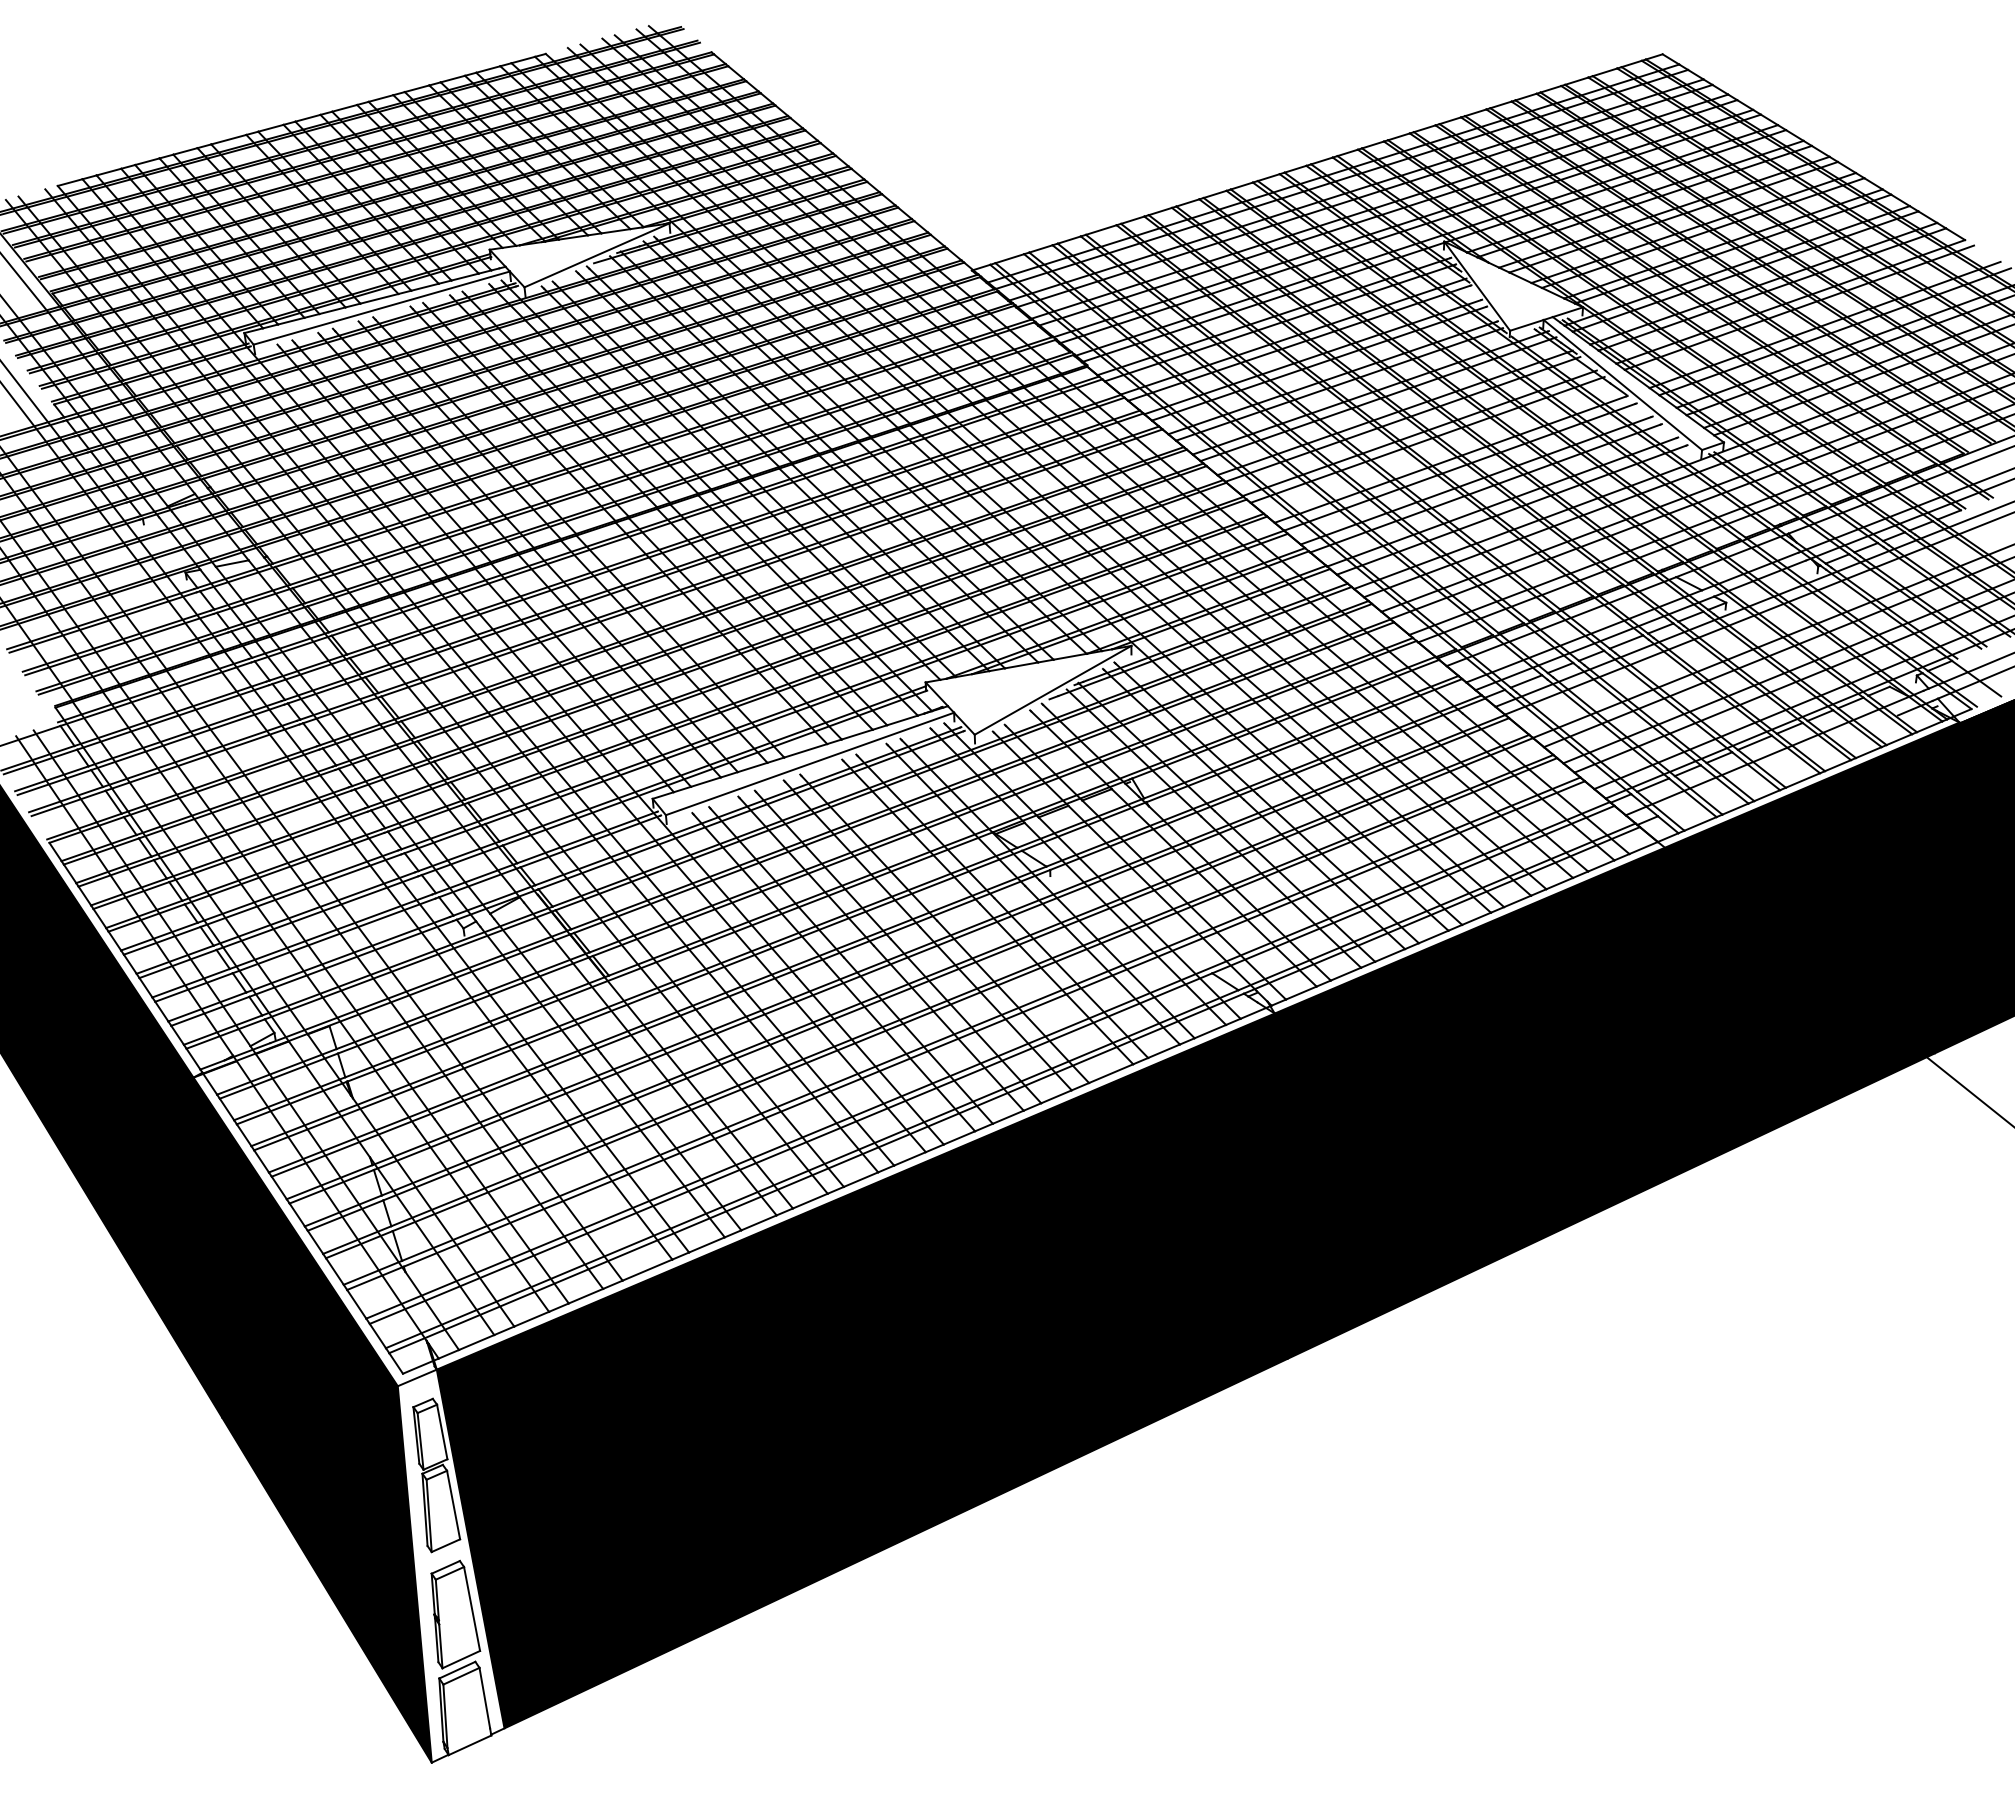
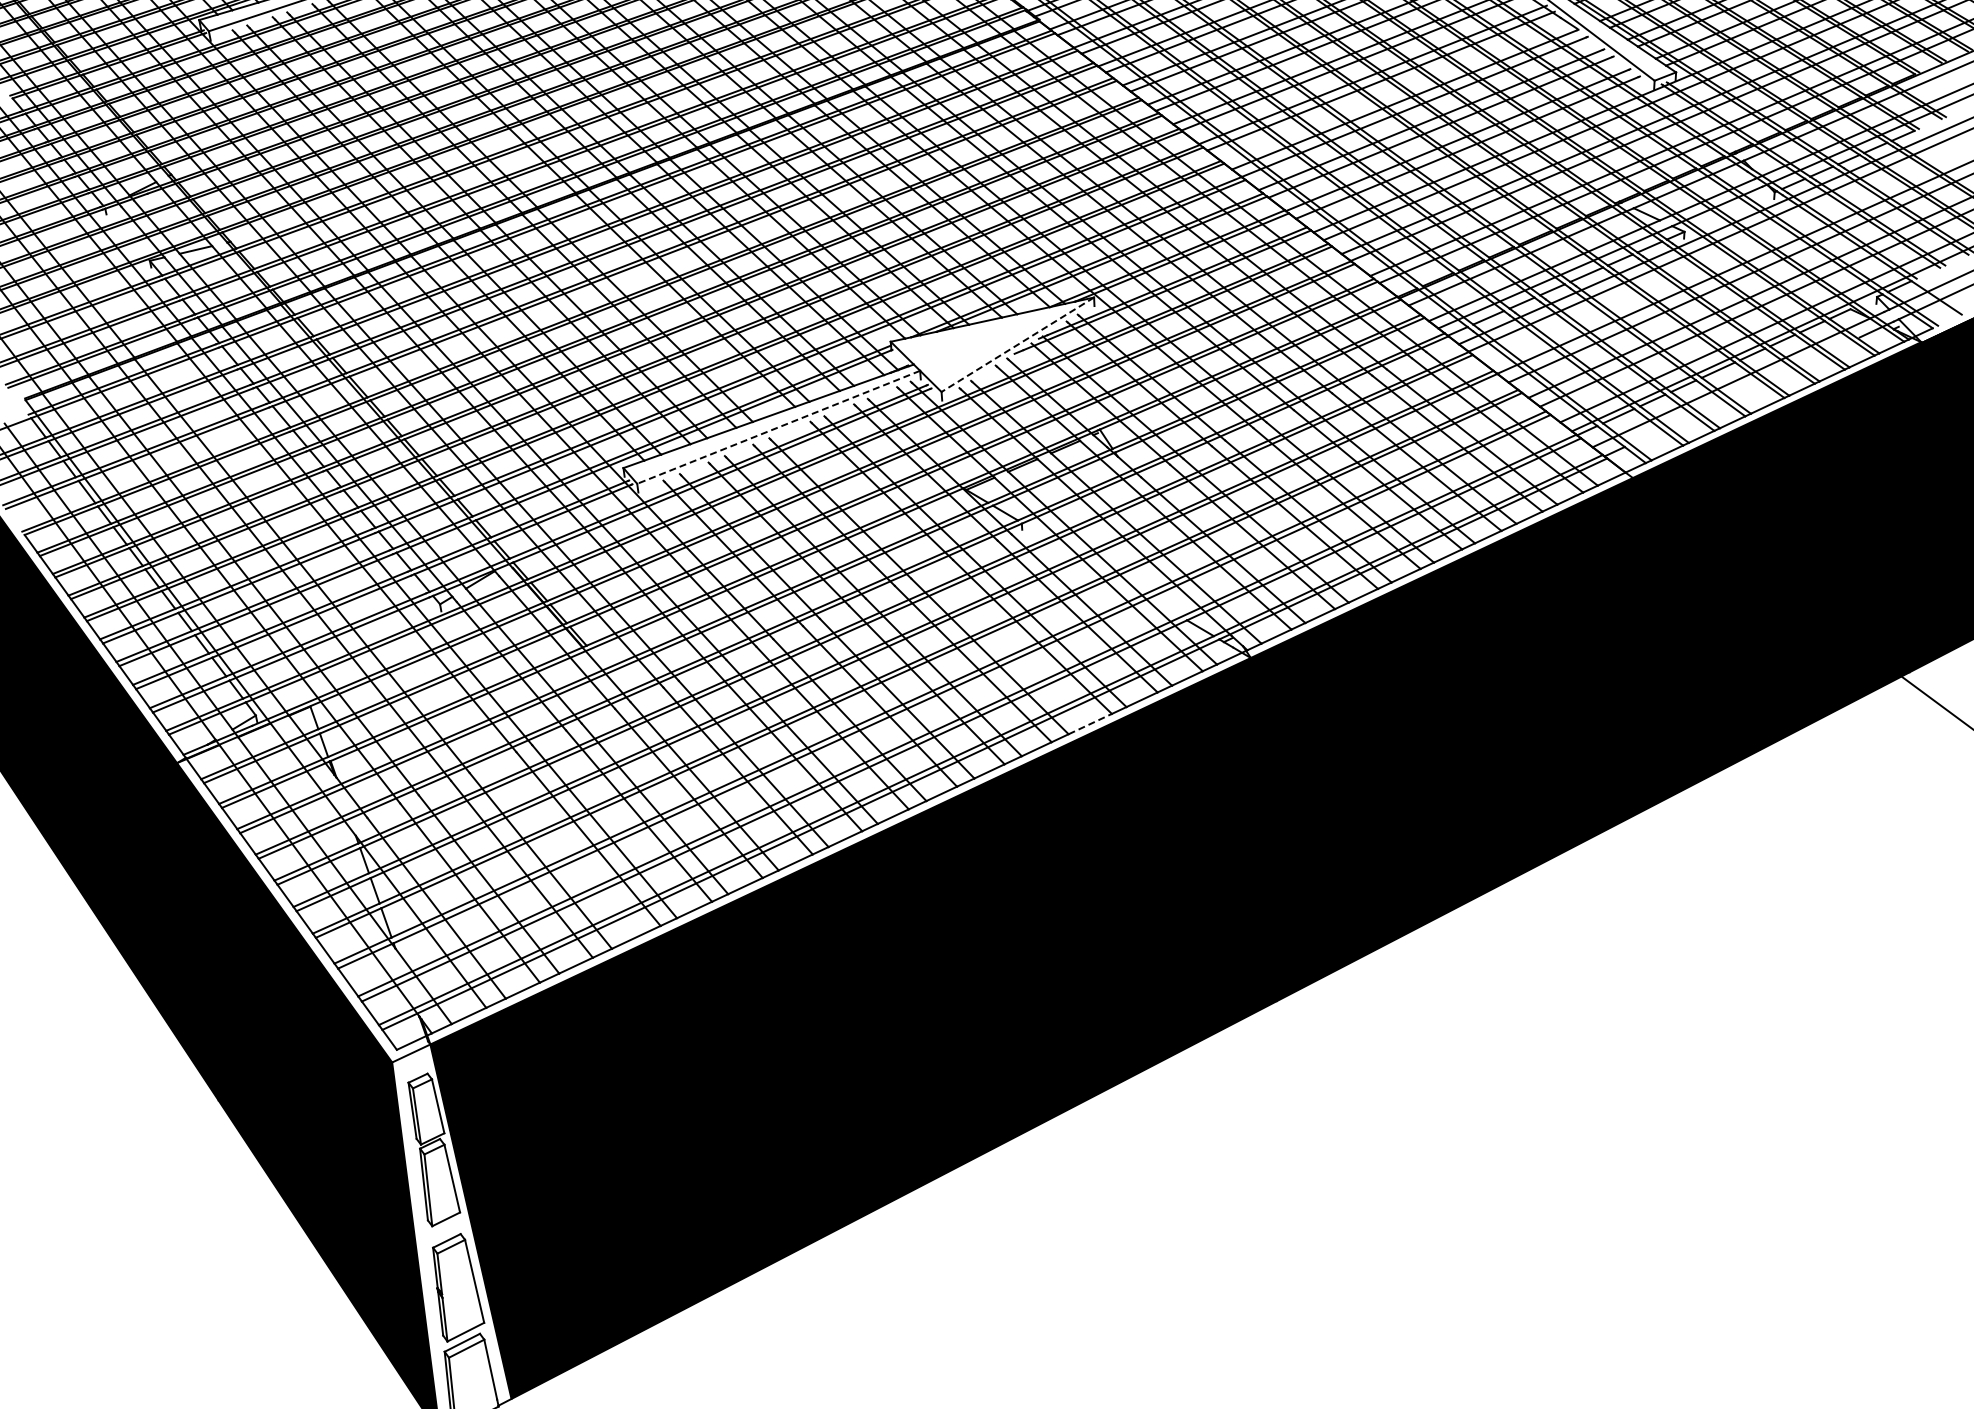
line: (1052, 690) -> (1017, 344), solid -> dashed
line: (810, 763) -> (779, 426), solid -> dashed
line: (1111, 1073) -> (1090, 723), solid -> dashed

